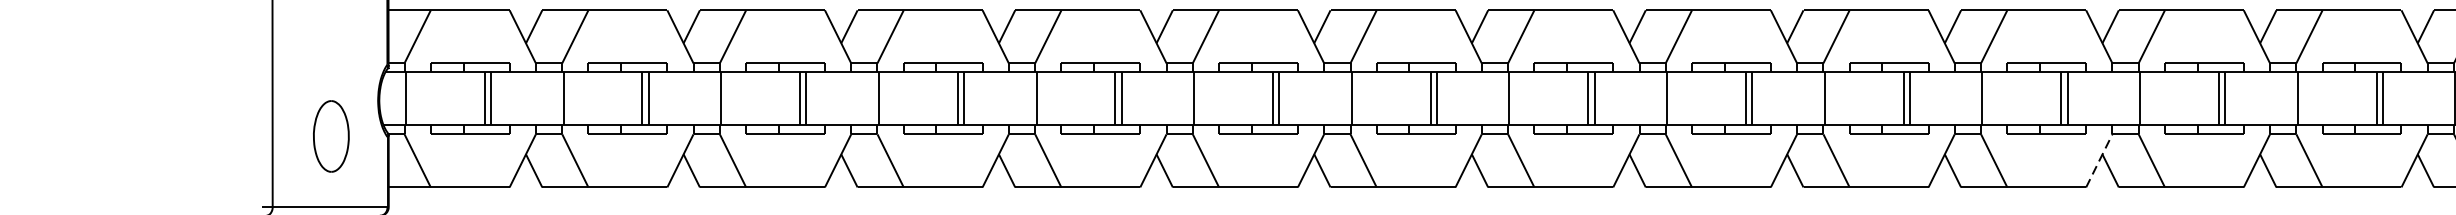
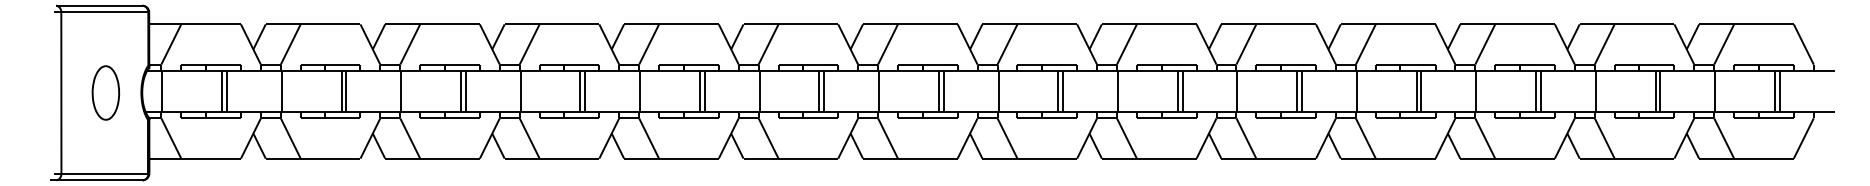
part: (330, 135) -> (105, 92), moved
line: (2099, 160) -> (1445, 138), dashed -> solid

